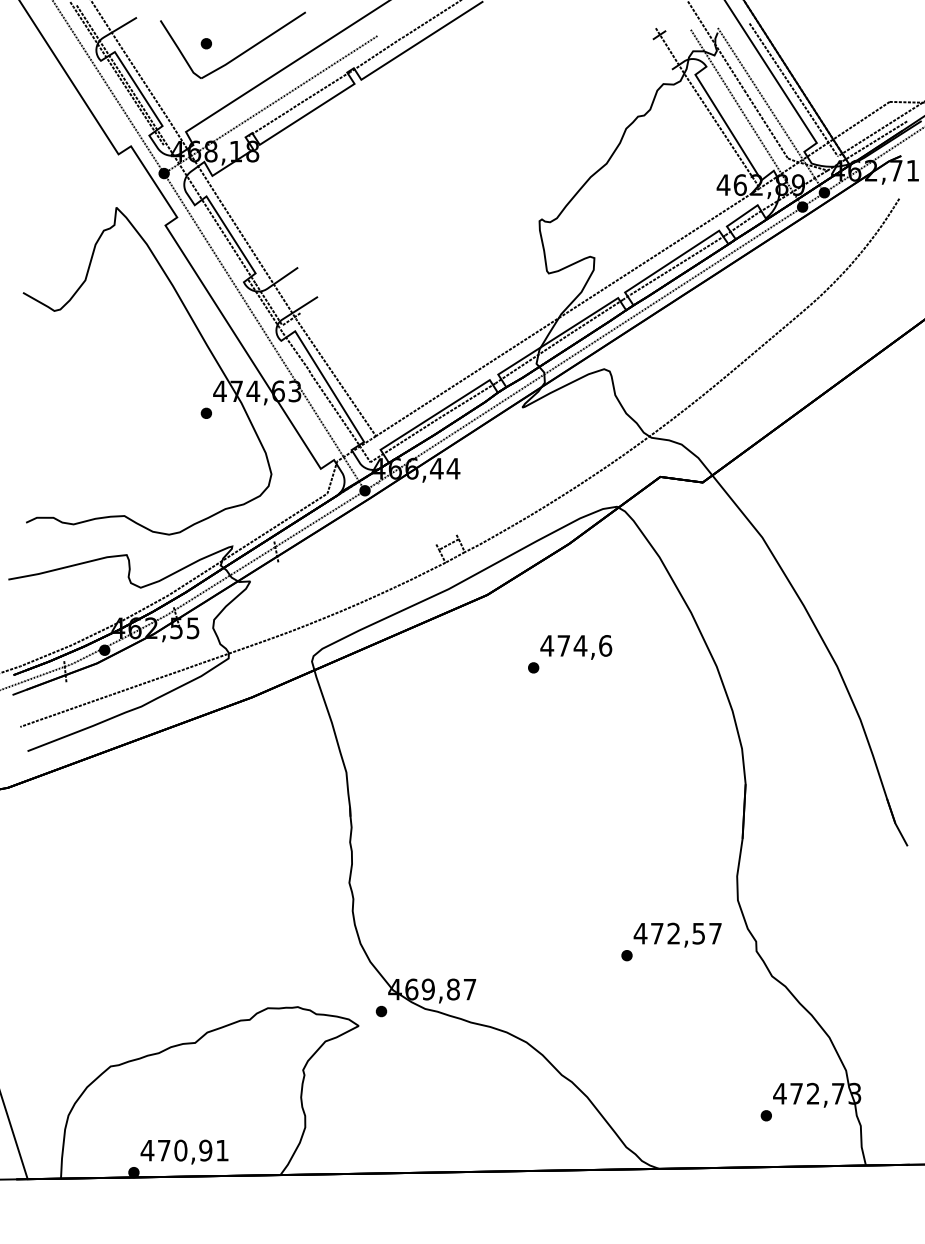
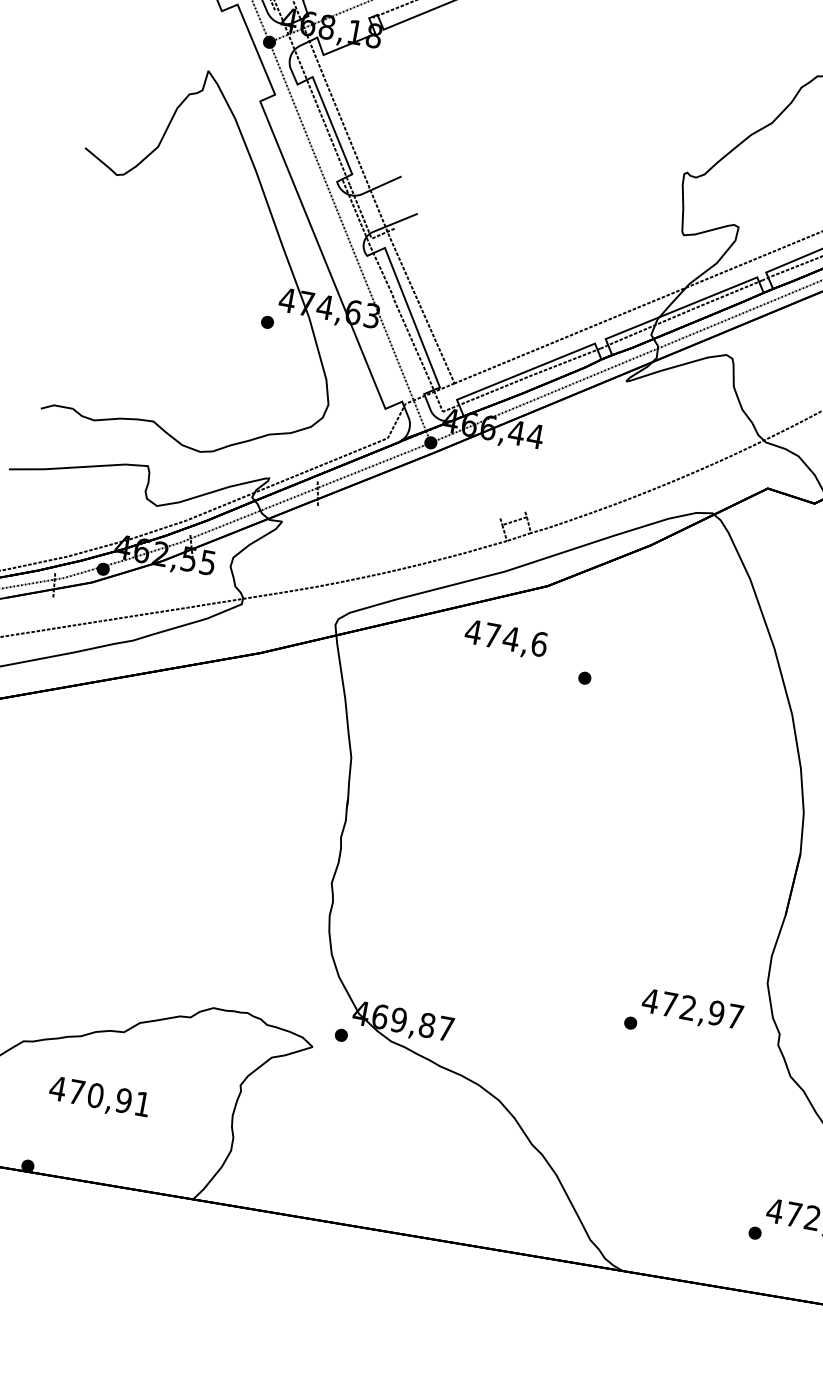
text: (576, 647) -> (506, 639), moved
text: (698, 933) -> (716, 1012), 472,57 -> 472,97
text: (184, 1151) -> (99, 1097), moved

